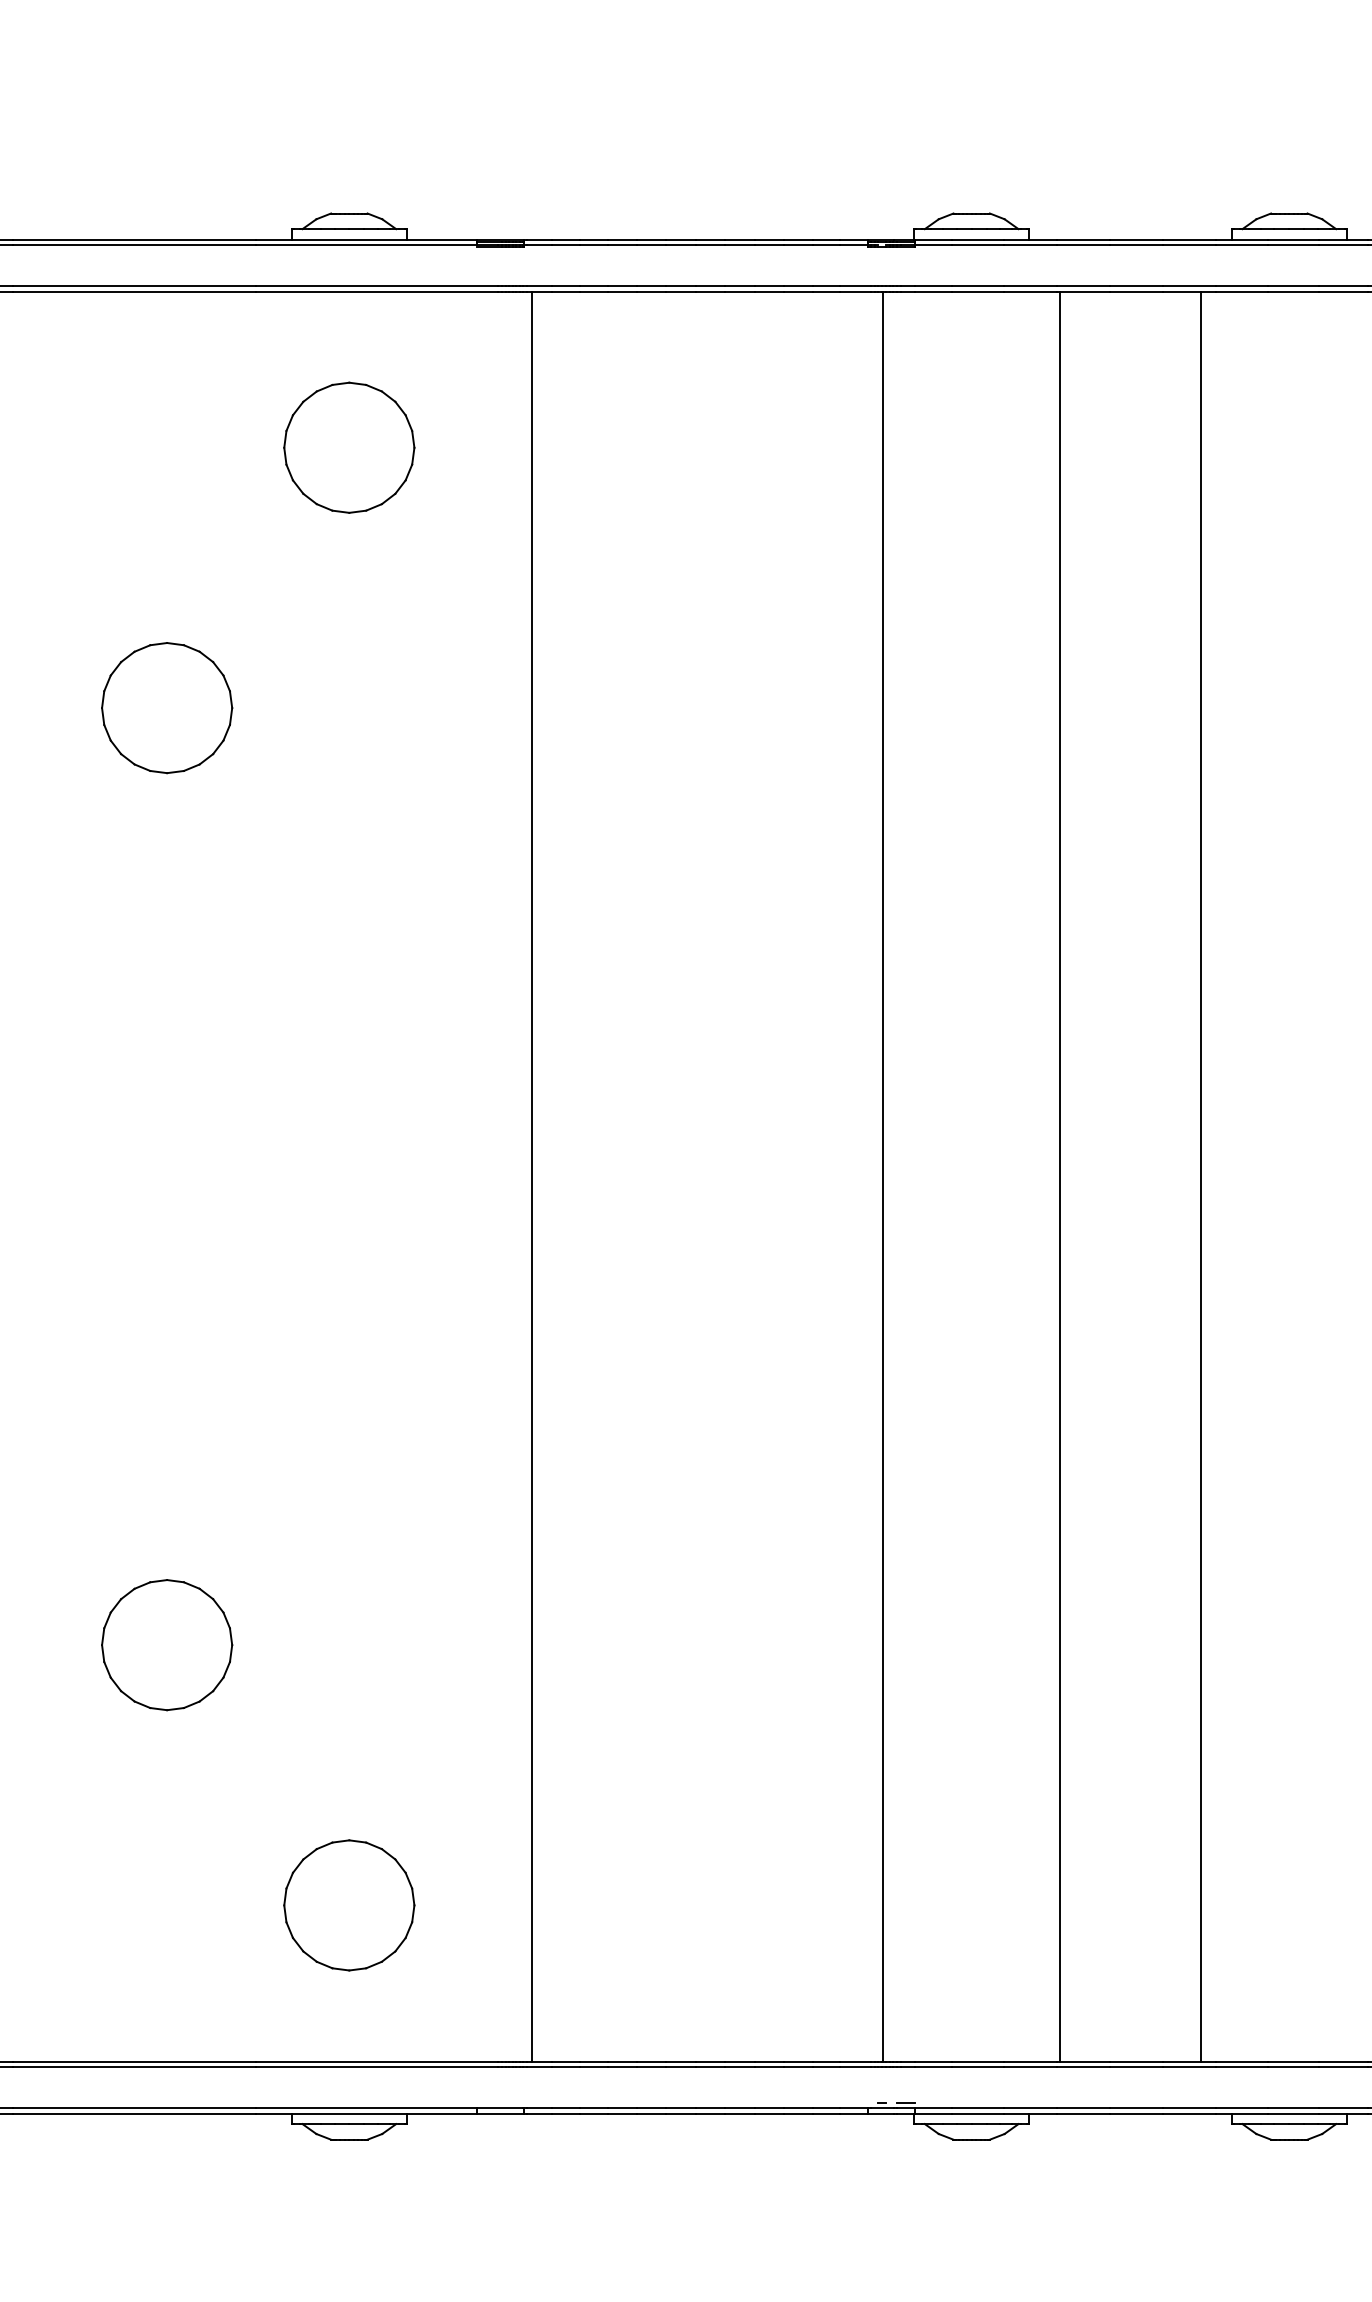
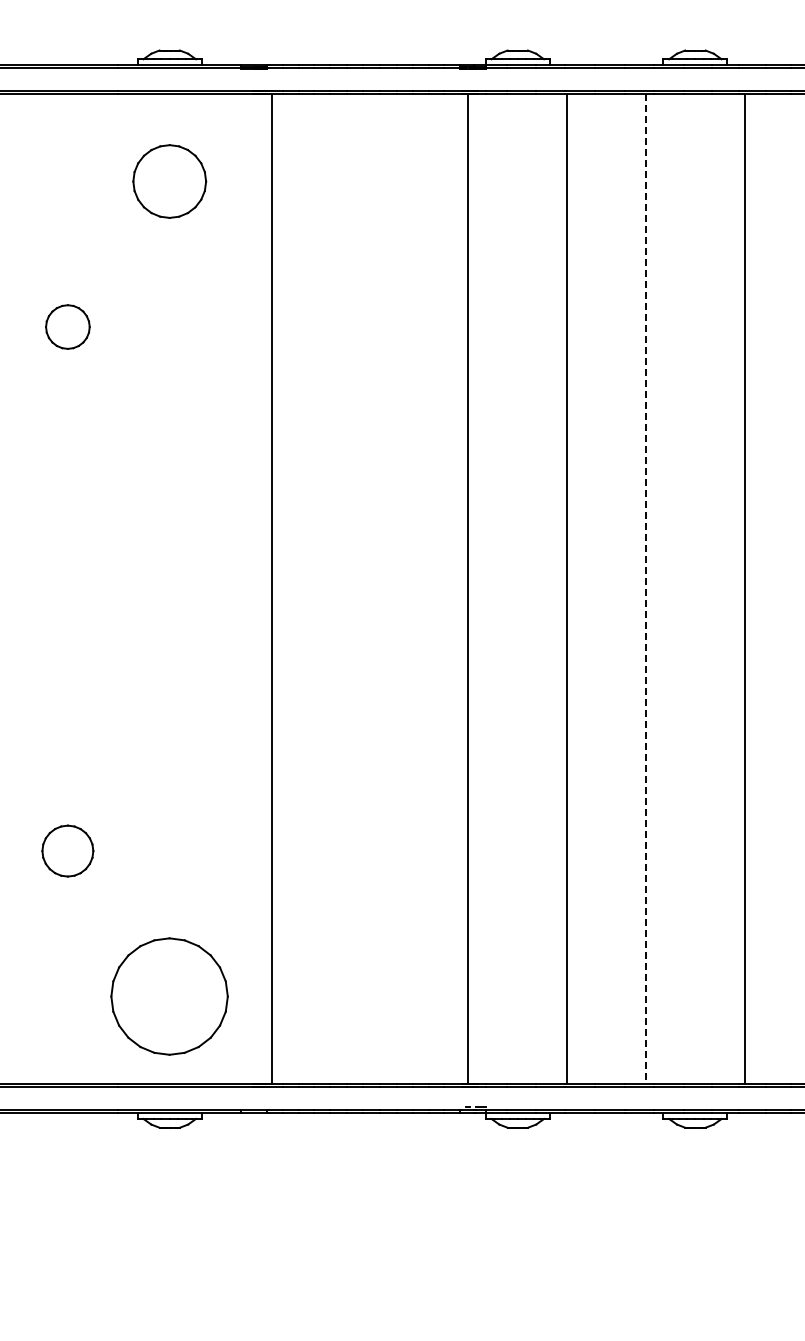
part: (166, 706) -> (67, 326), size x0.6
line: (1200, 1177) -> (645, 589), solid -> dashed
part: (166, 1643) -> (67, 850), size x0.7
part: (348, 1905) -> (169, 996), size x1.6

